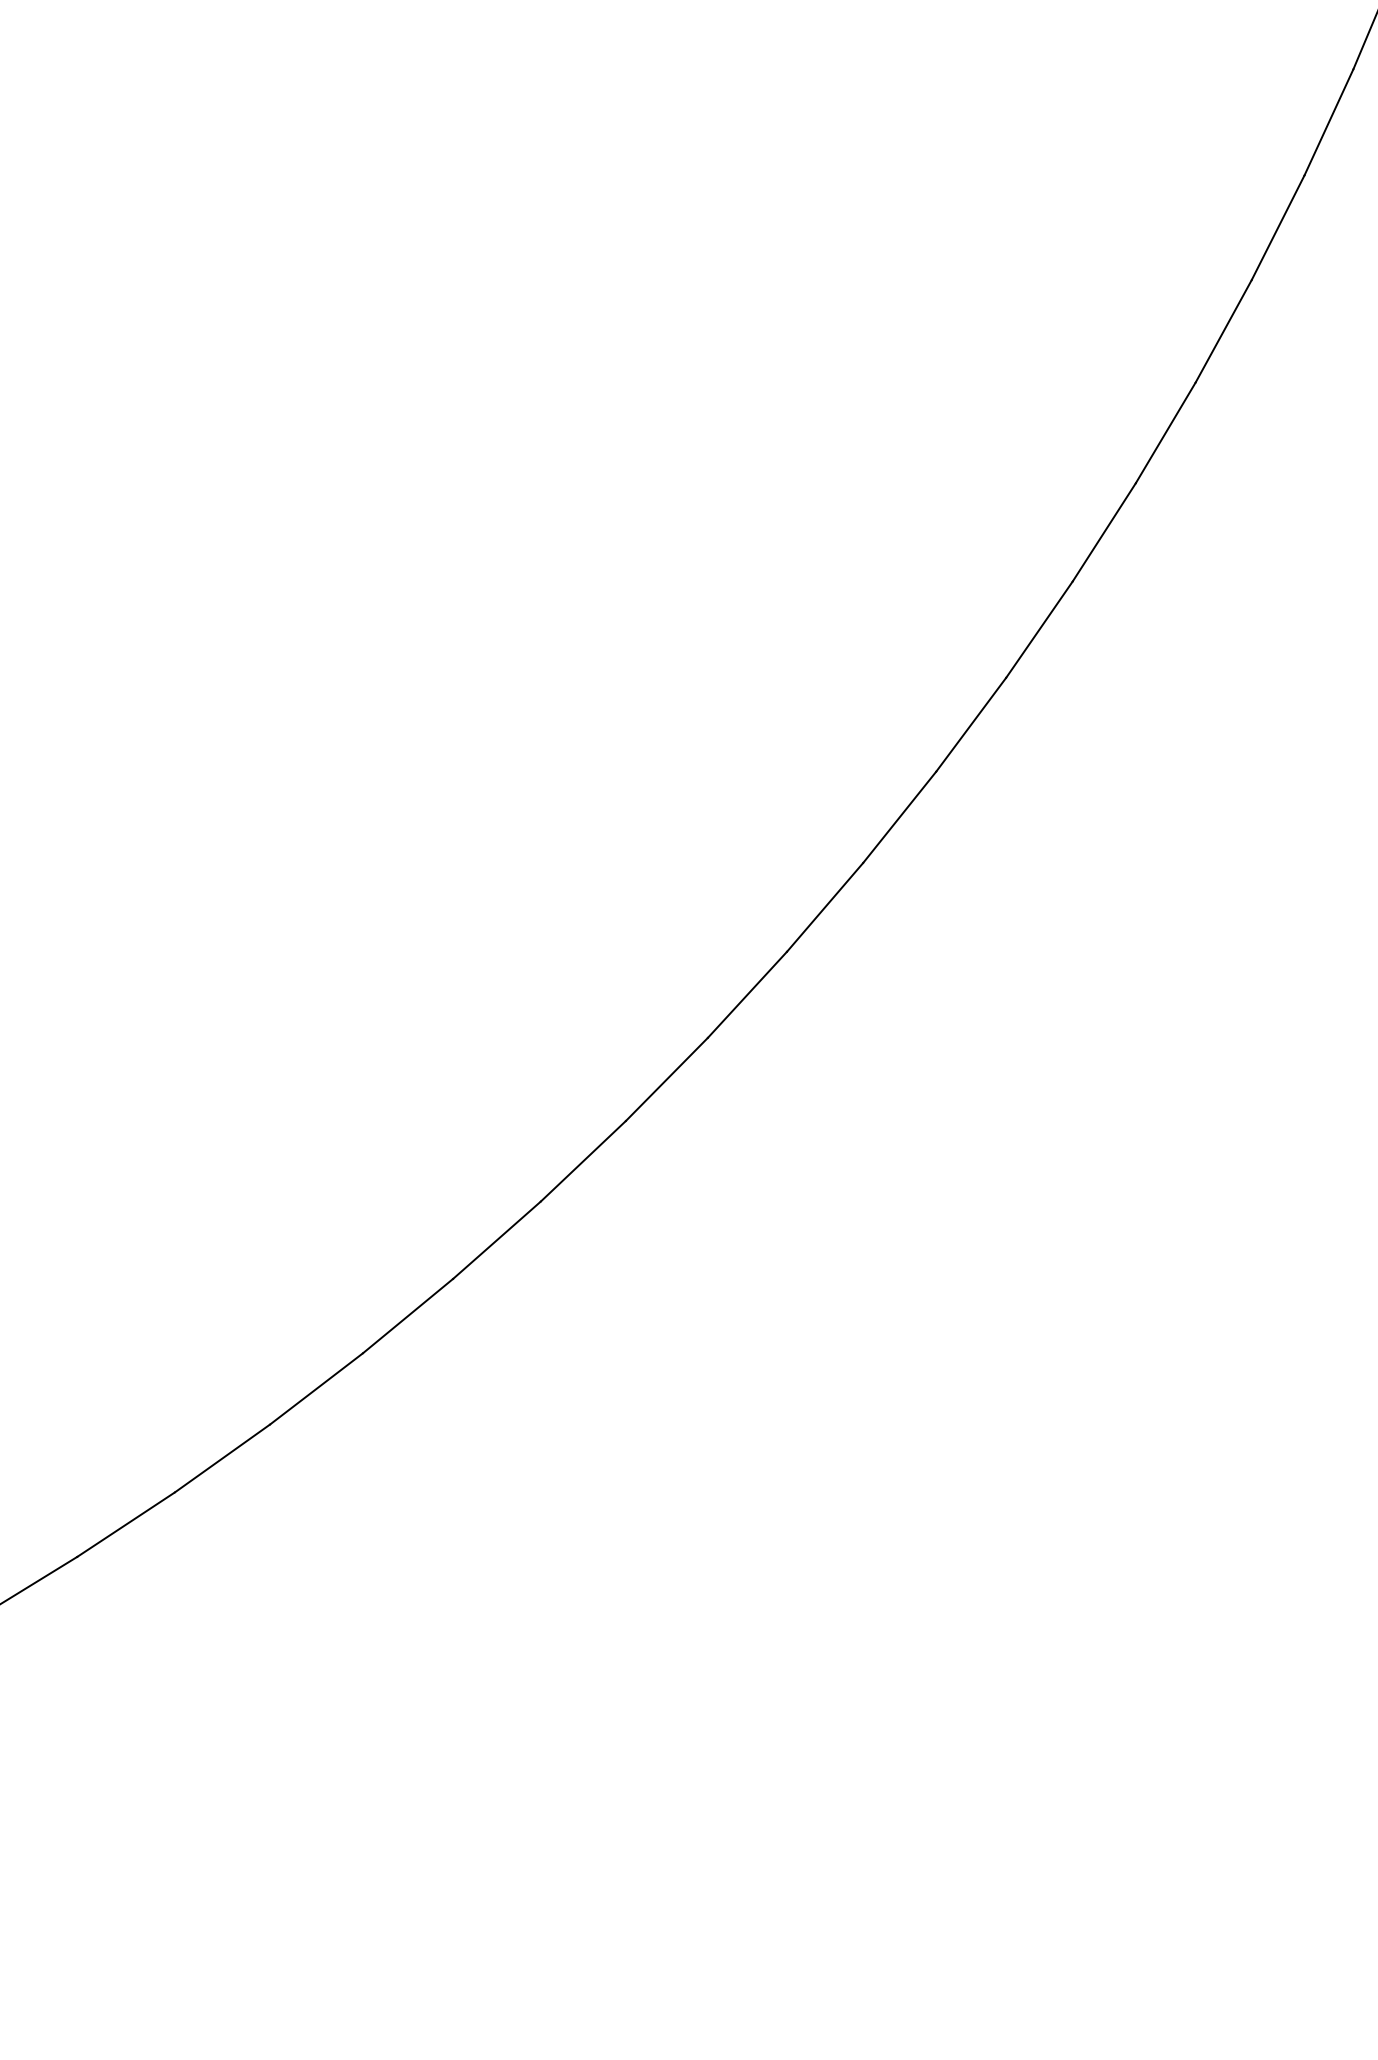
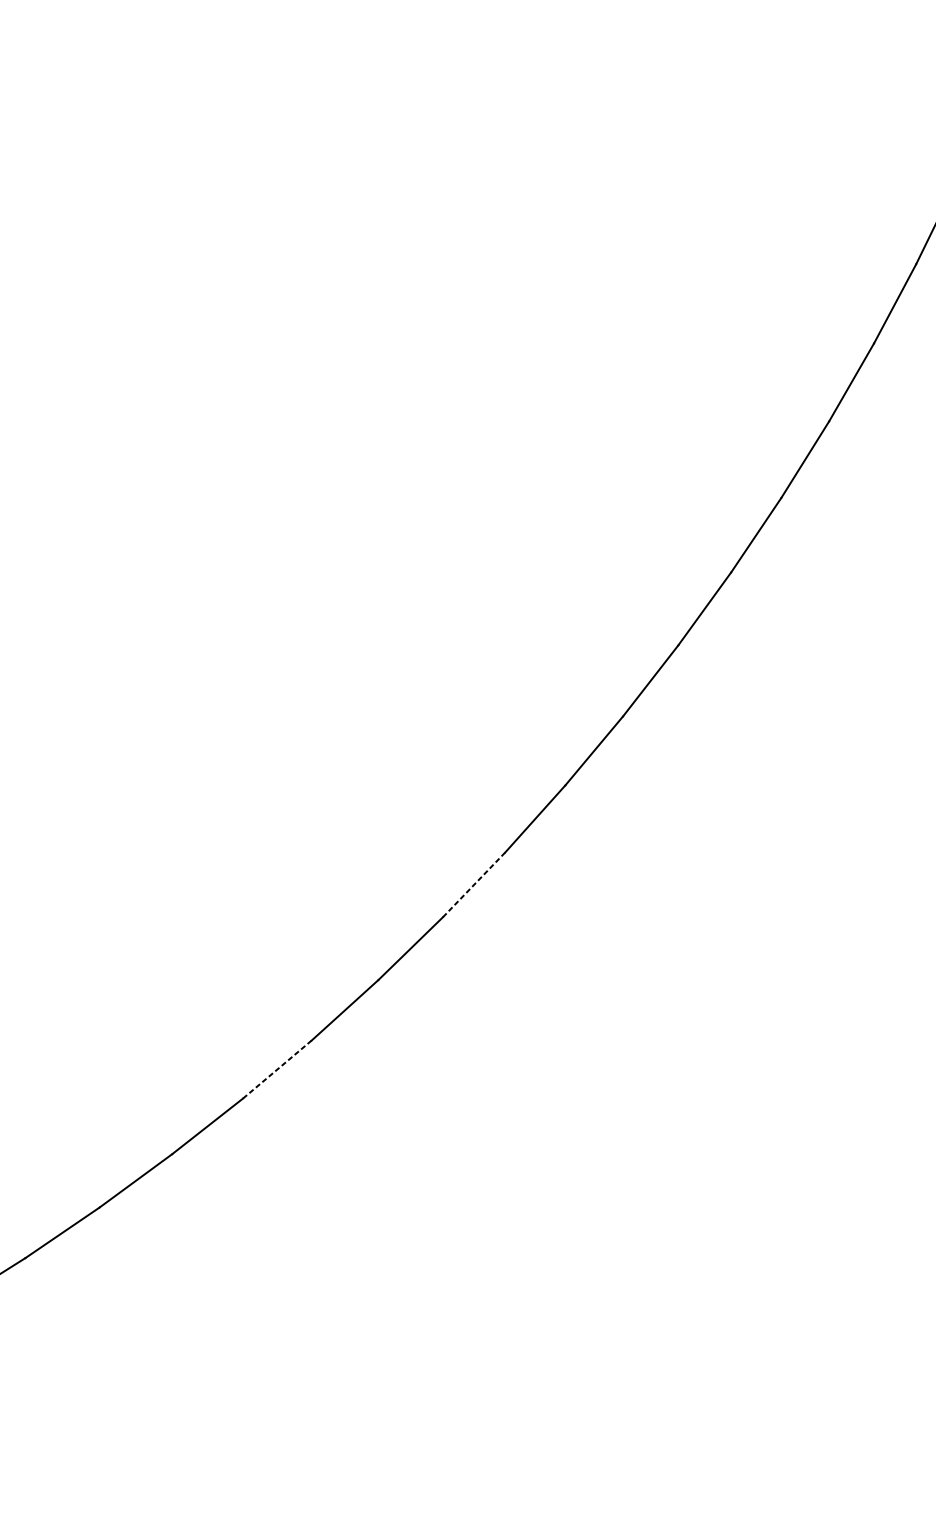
line: (497, 1239) -> (474, 884), solid -> dashed
line: (222, 1458) -> (277, 1069), solid -> dashed

